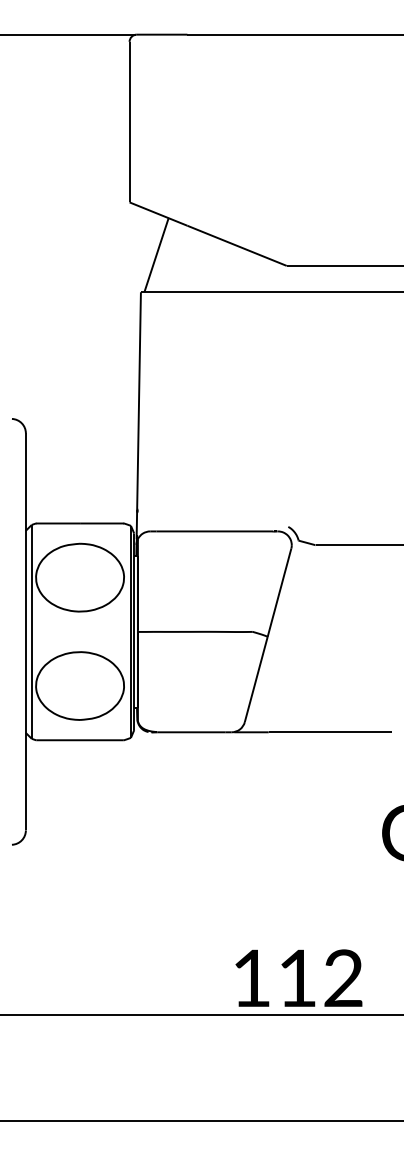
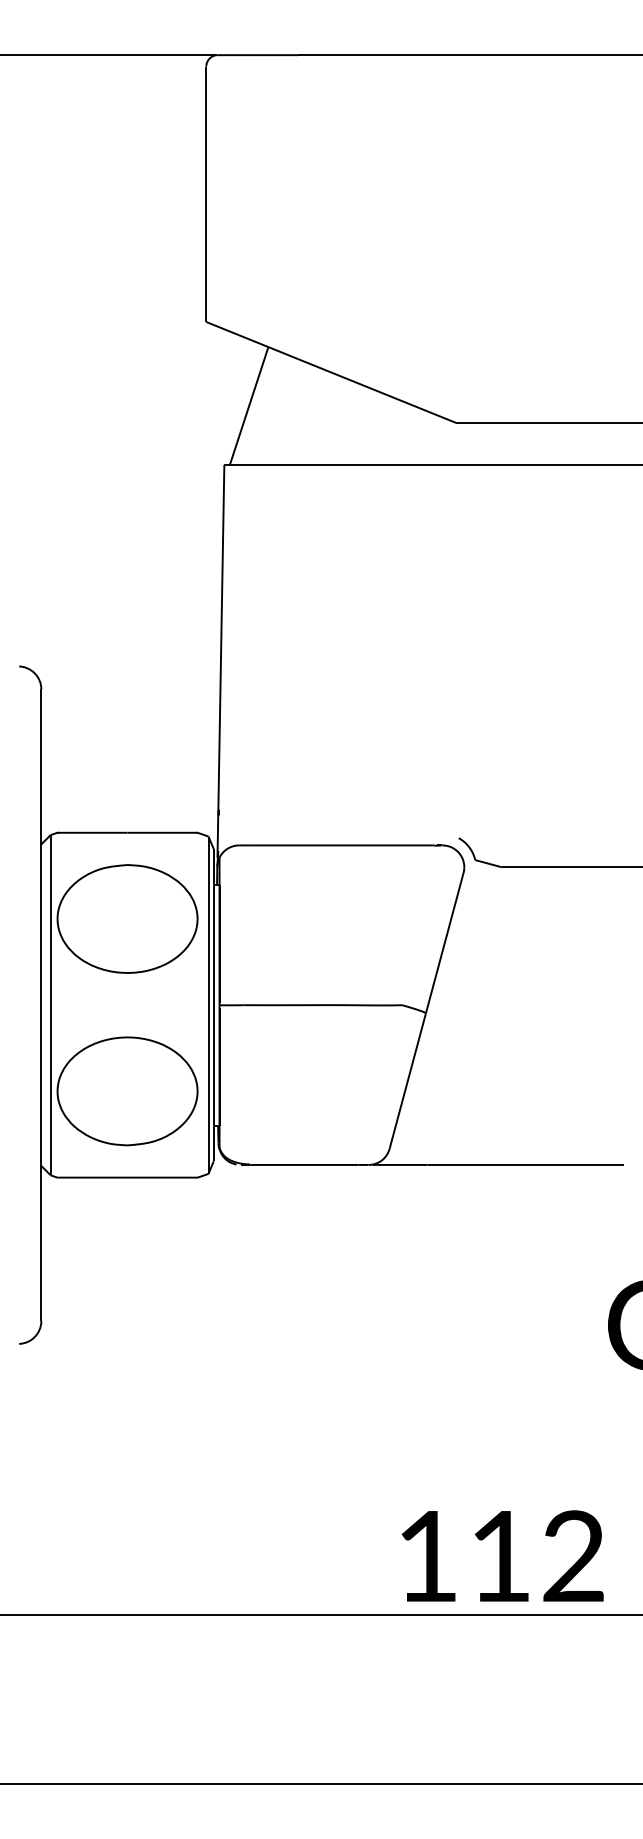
text: (298, 977) -> (502, 1555), moved

